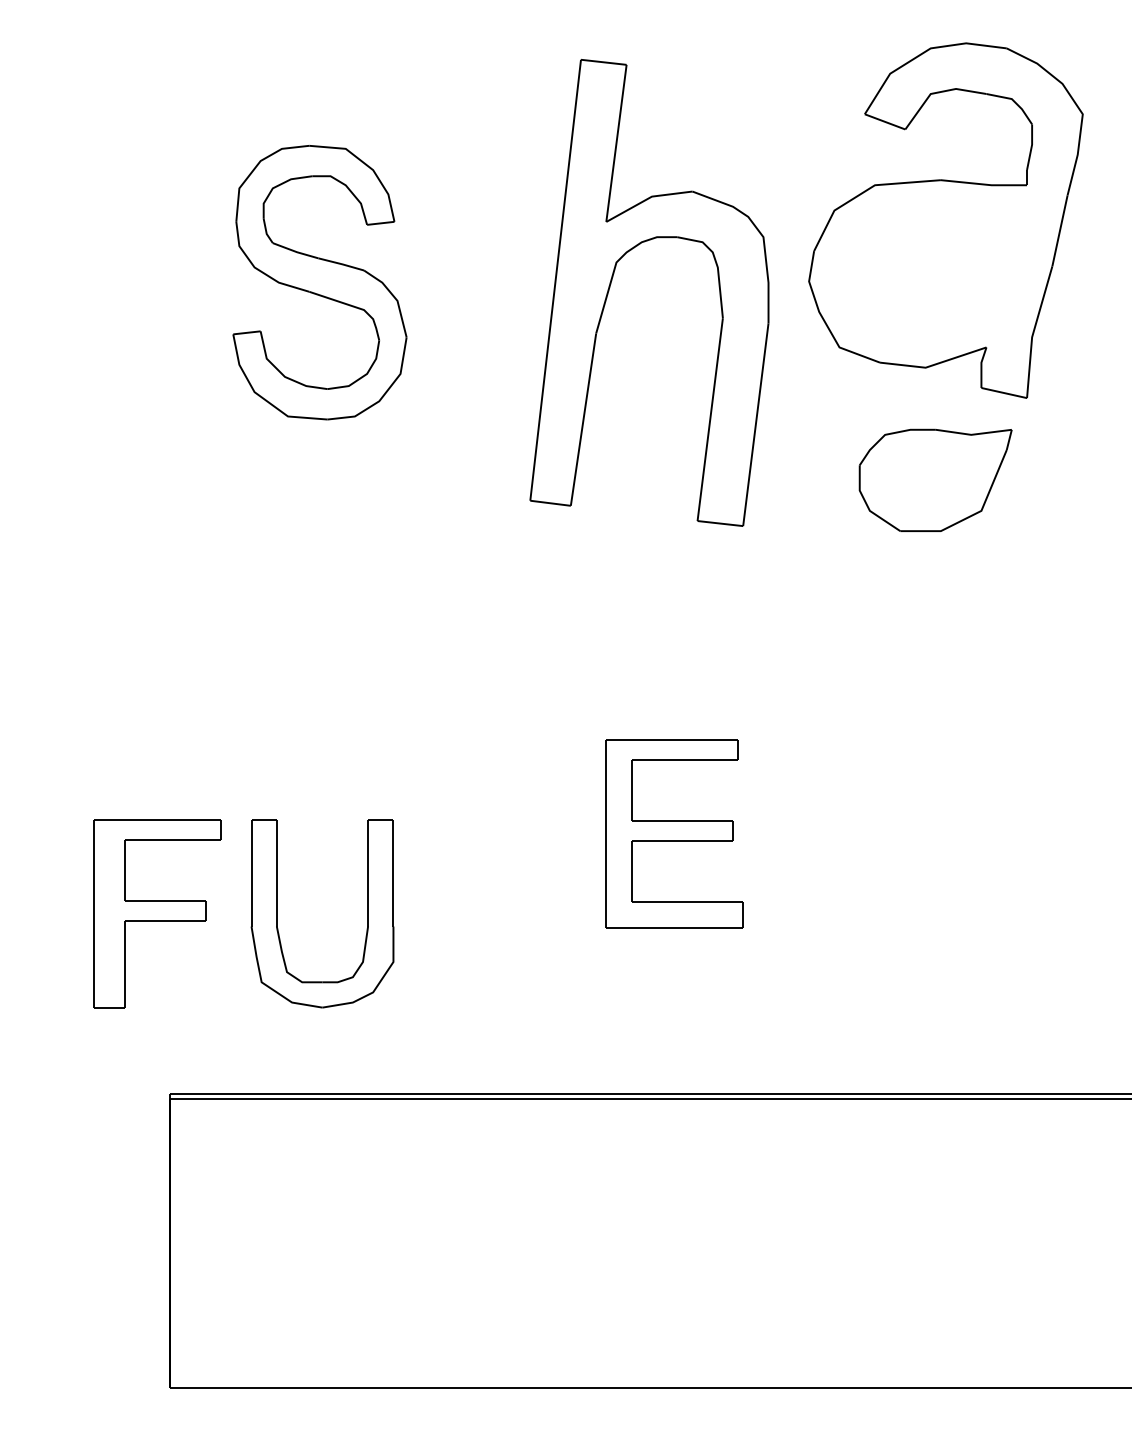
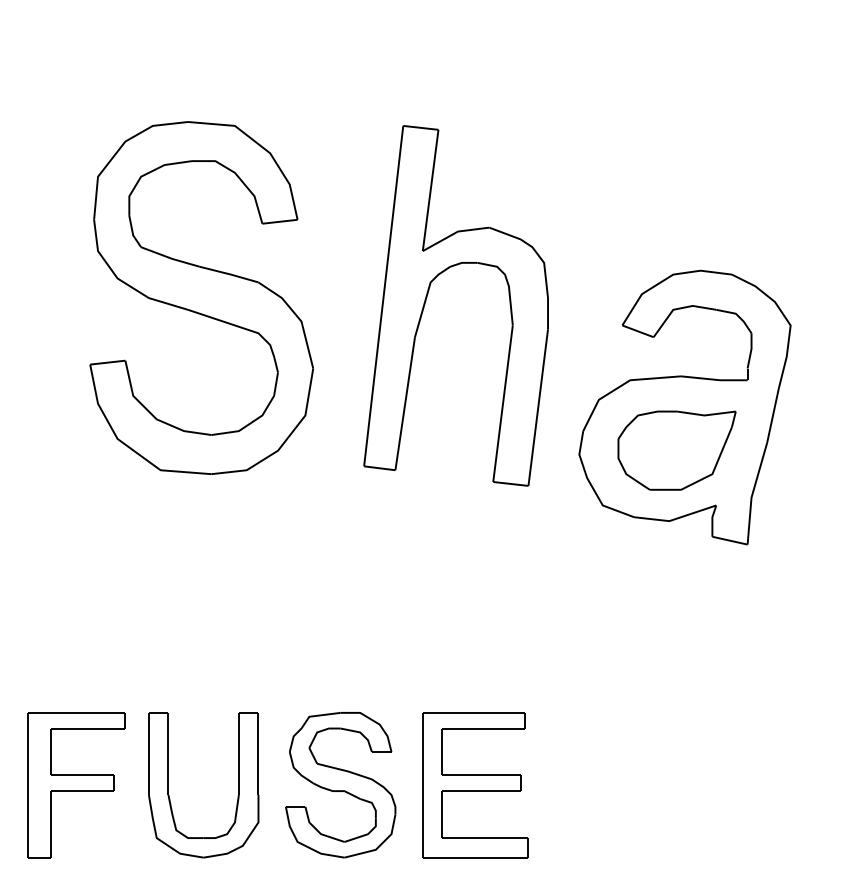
part: (945, 220) -> (684, 407), moved
part: (319, 282) -> (201, 297), size x1.67
part: (674, 833) -> (475, 784), moved
part: (499, 913) -> (340, 784), added

